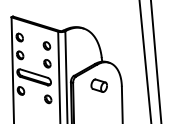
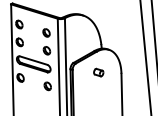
part: (98, 85) -> (98, 72), size x0.6

